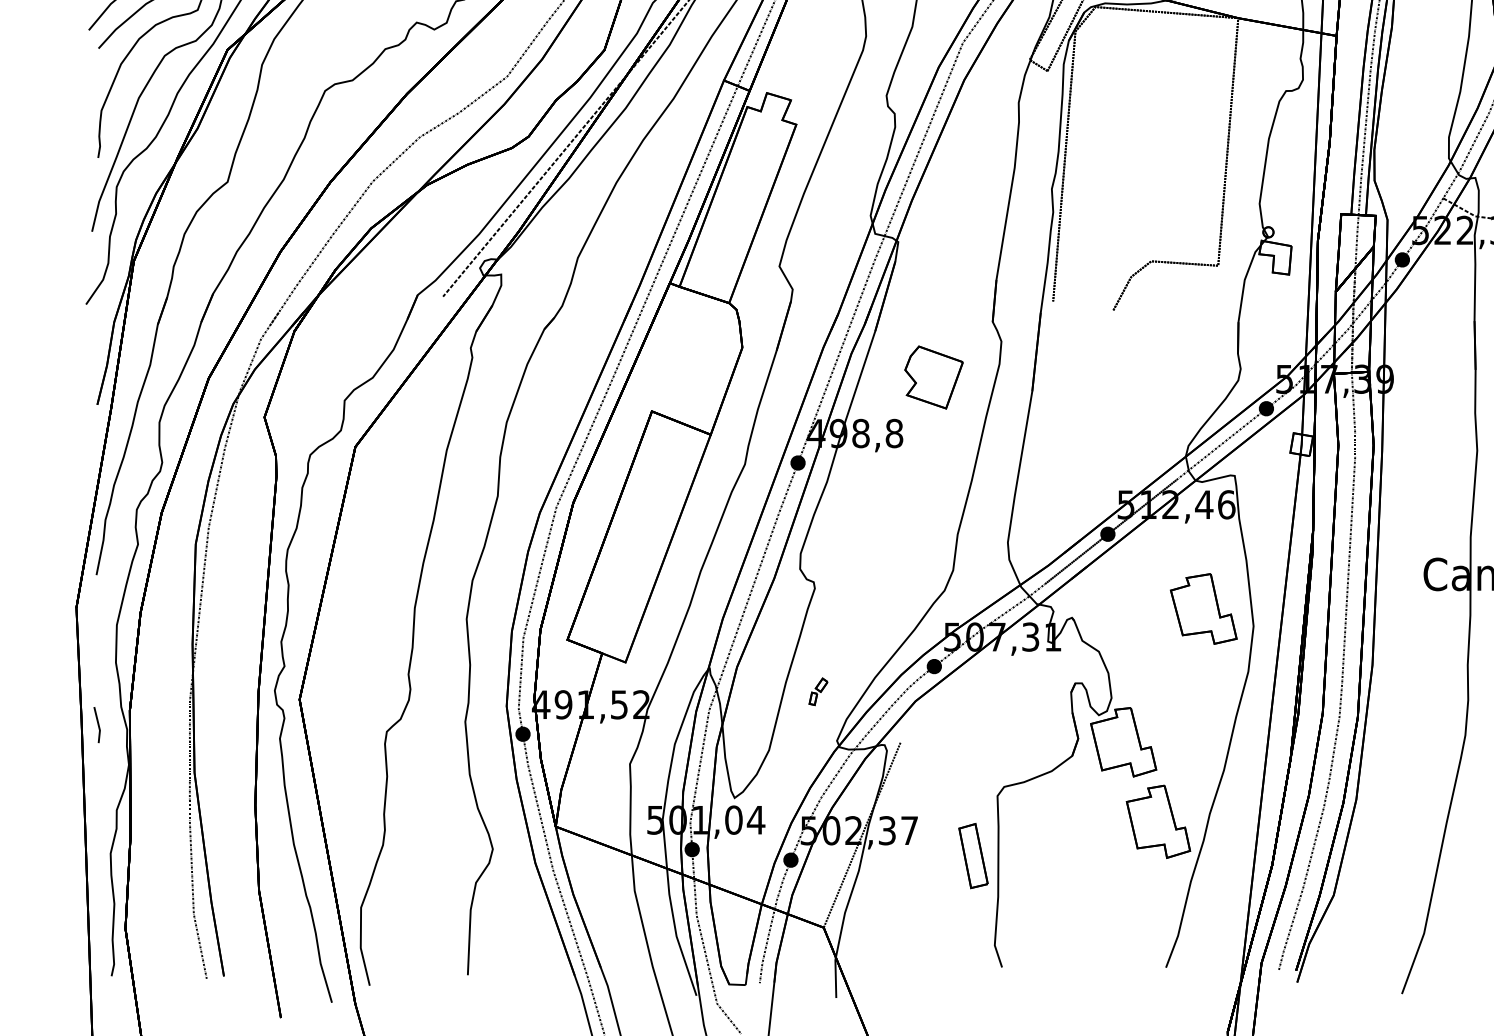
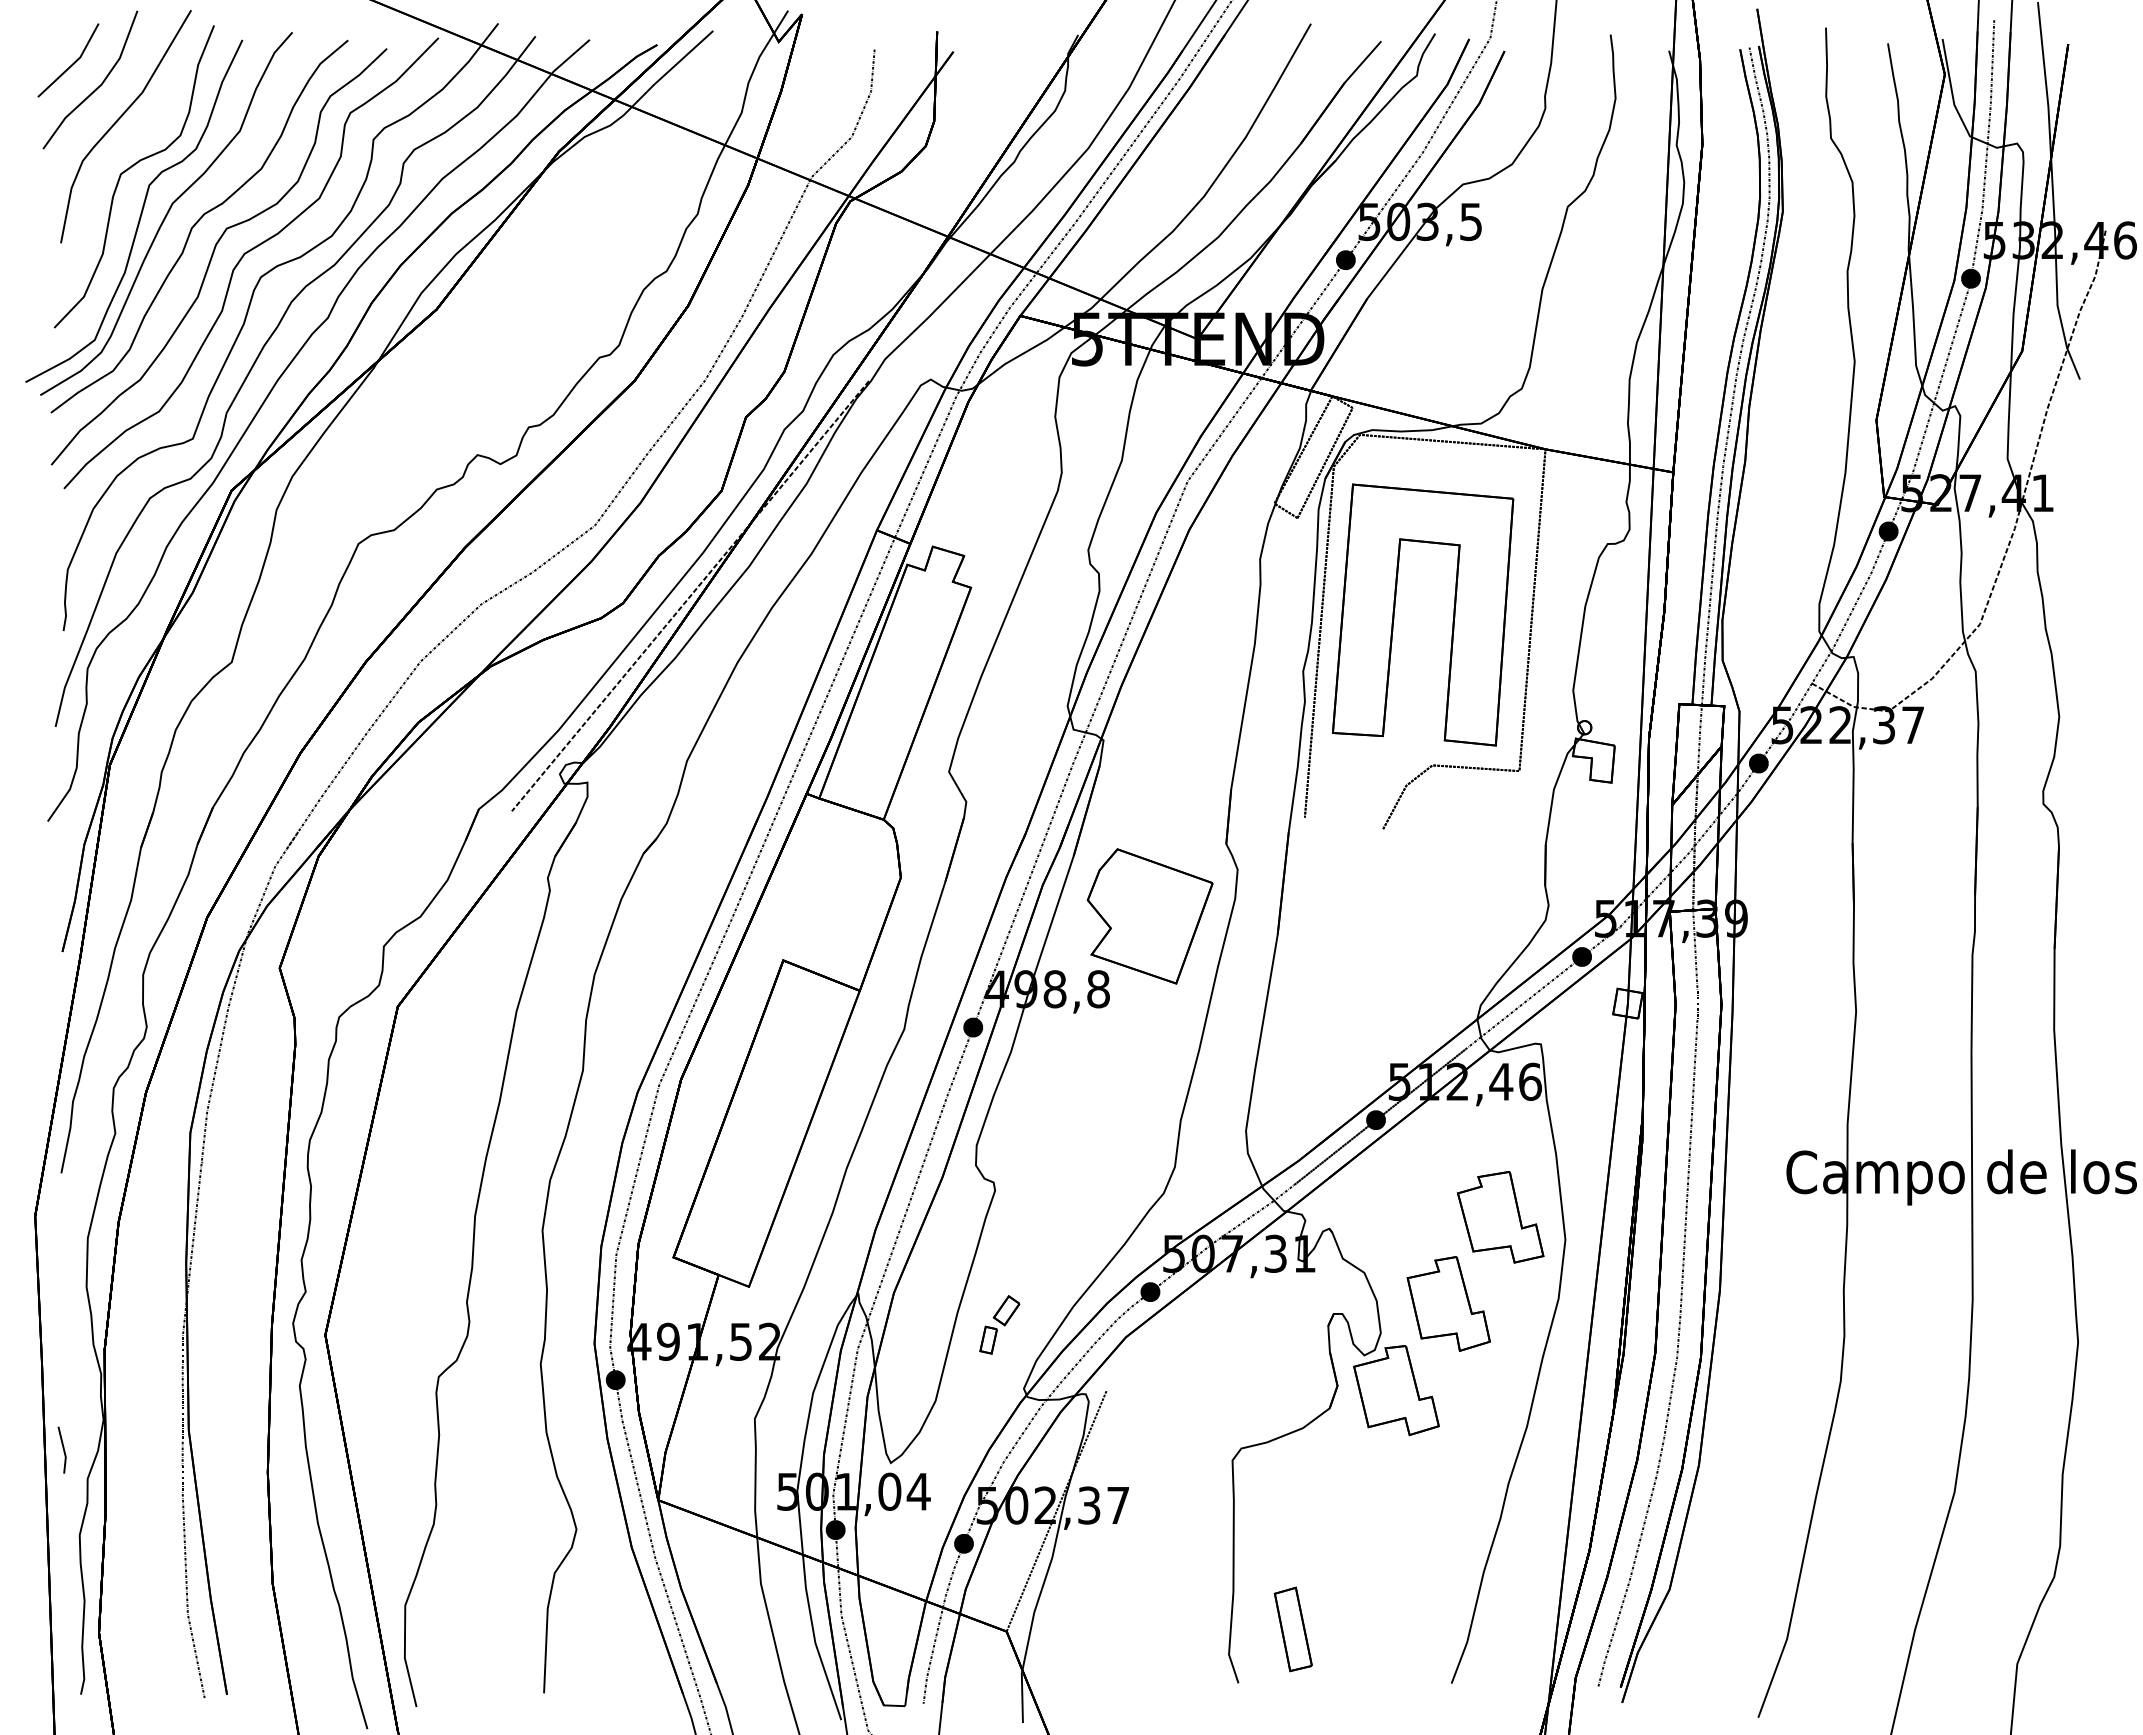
part: (1122, 140) -> (1395, 608), added
part: (933, 377) -> (1149, 916), size x1.67
part: (818, 691) -> (999, 1324), size x1.67
line: (97, 723) -> (62, 1448), moved
part: (1158, 821) -> (1448, 1303), moved
part: (972, 856) -> (1292, 1629), moved

